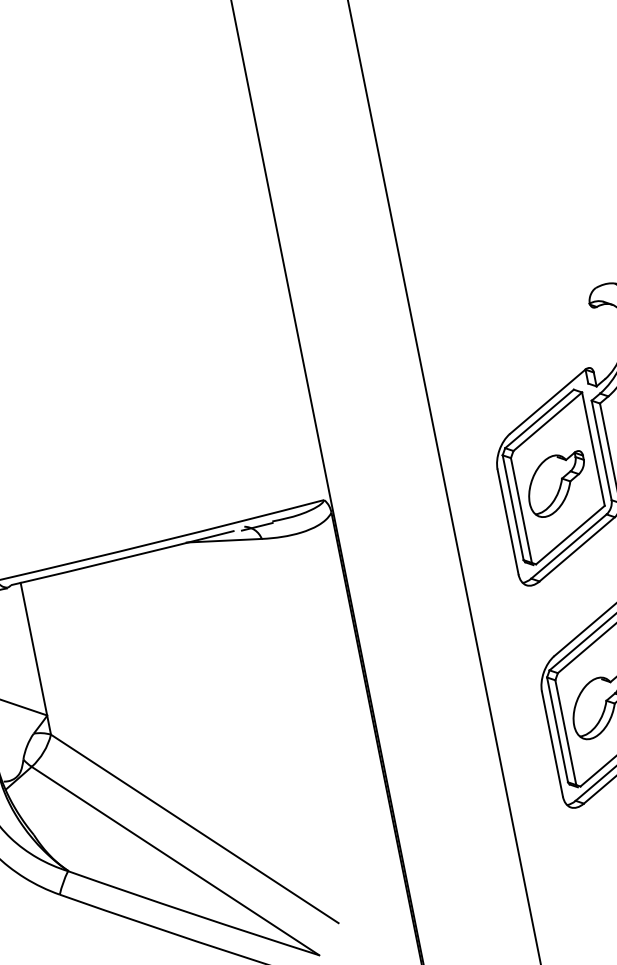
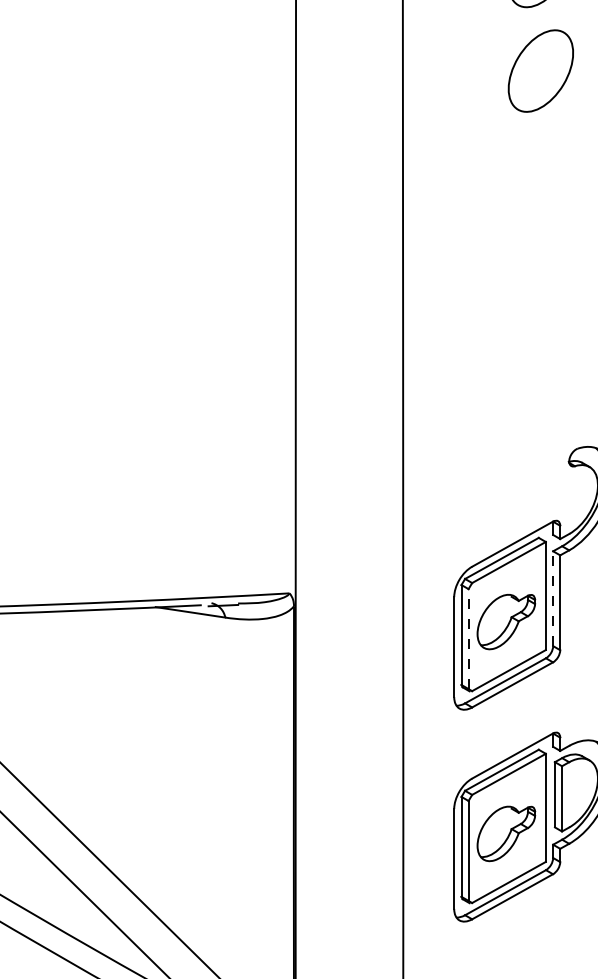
line: (601, 450) -> (553, 598), solid -> dashed
line: (521, 510) -> (468, 639), solid -> dashed

